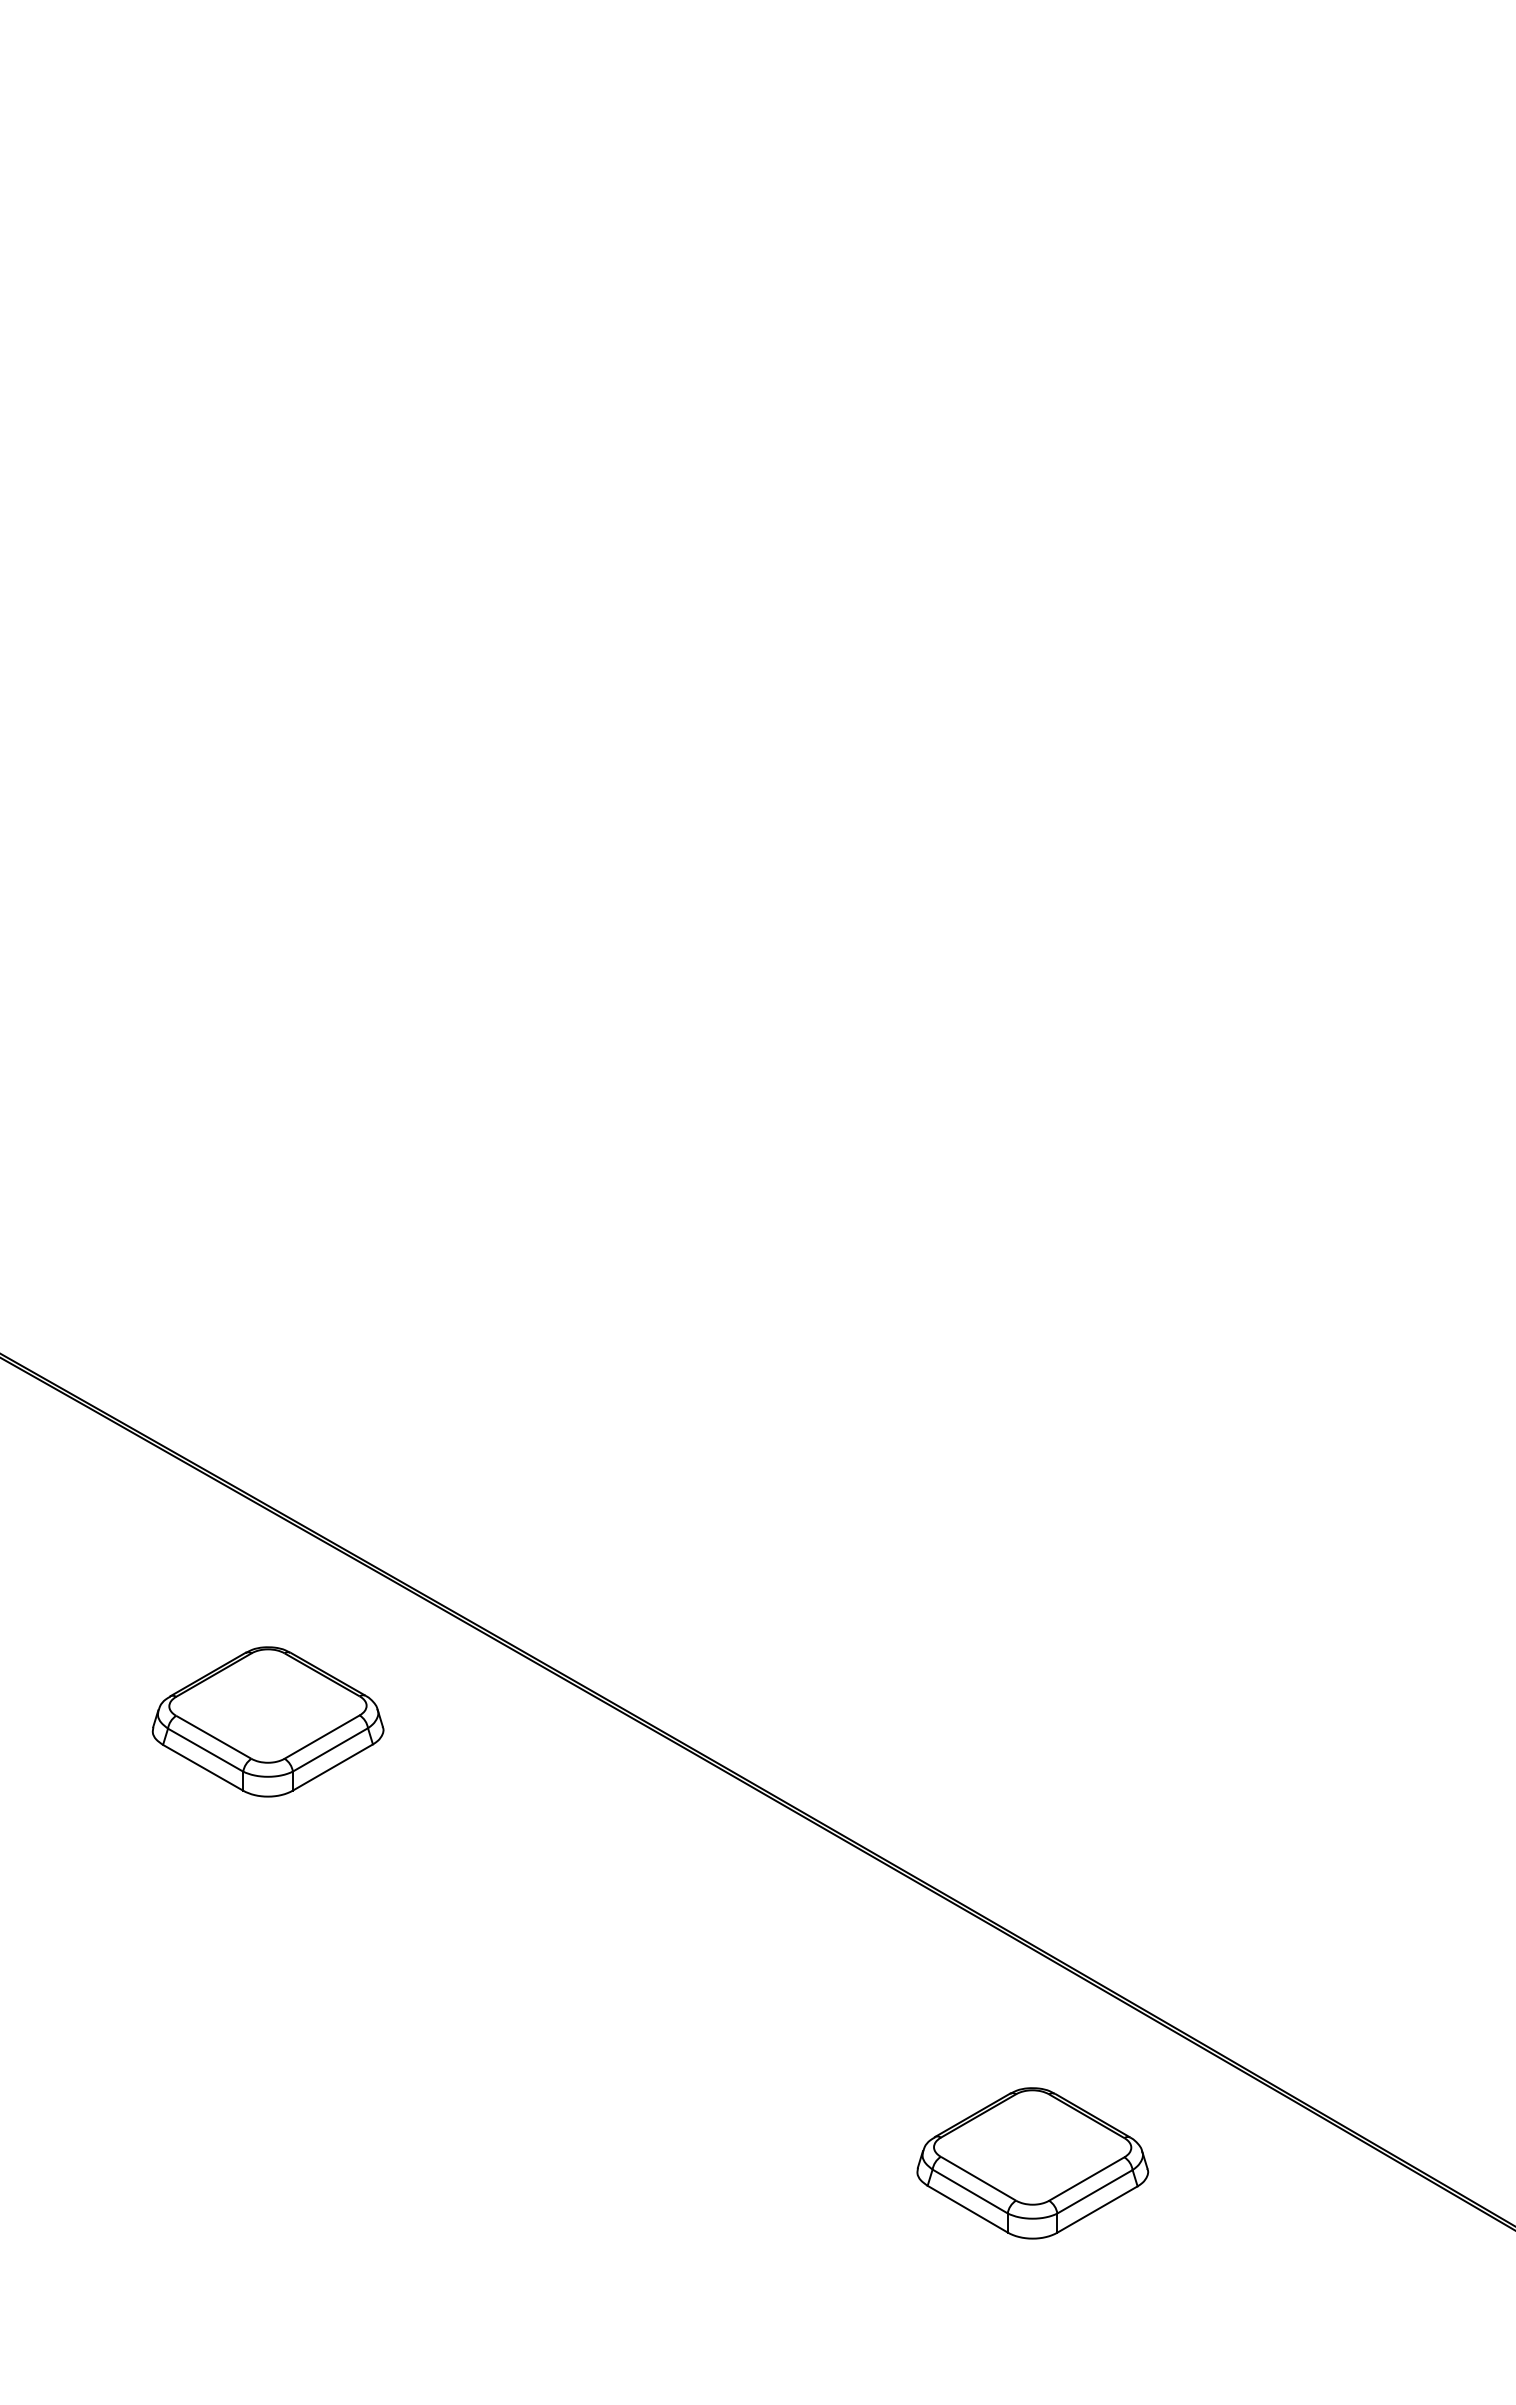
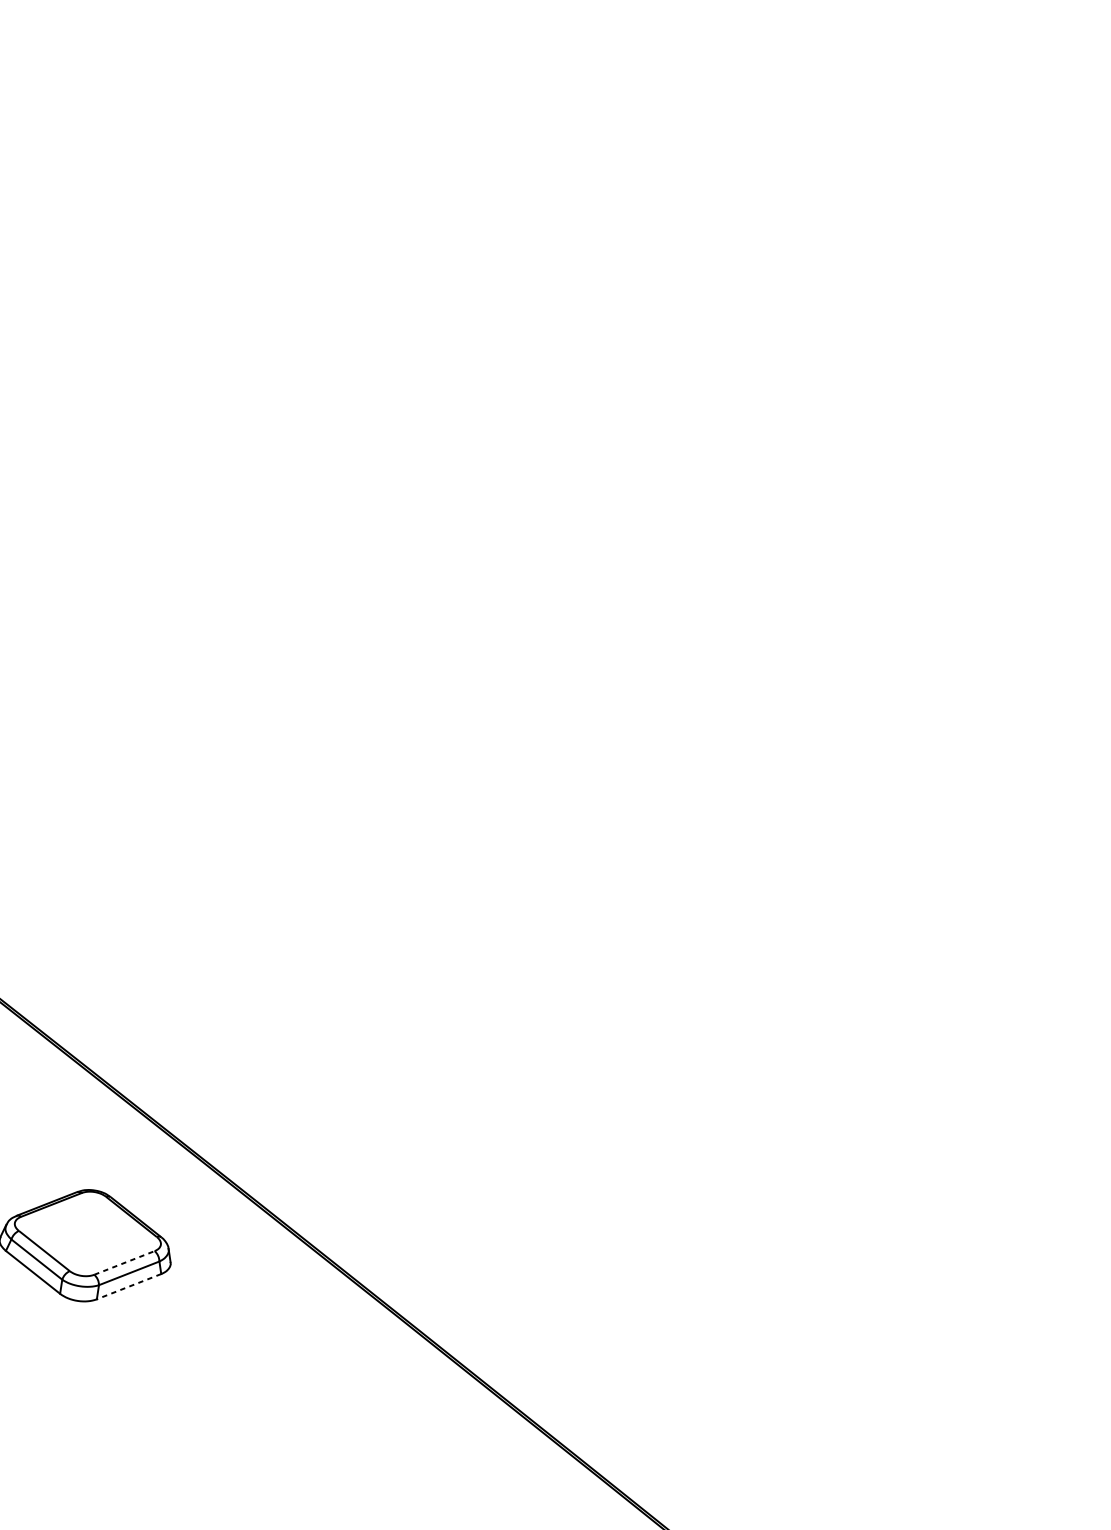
line: (322, 1736) -> (124, 1262), solid -> dashed
line: (332, 1767) -> (128, 1286), solid -> dashed

